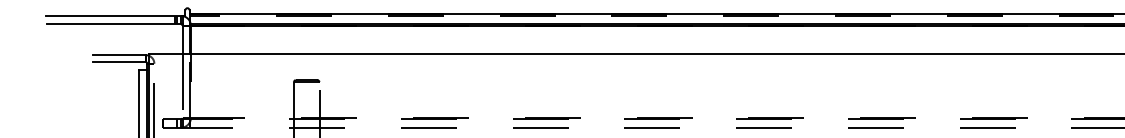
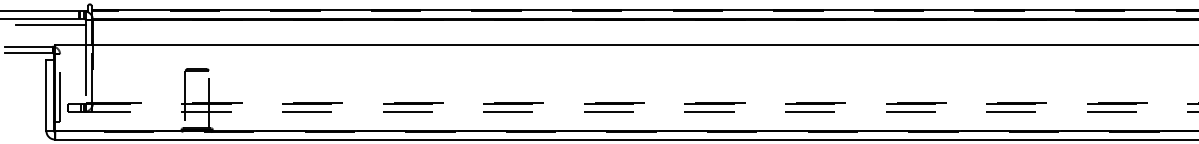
line: (143, 31) -> (50, 25), added

